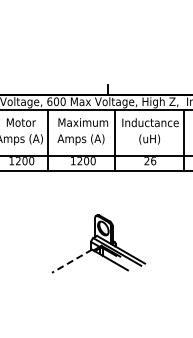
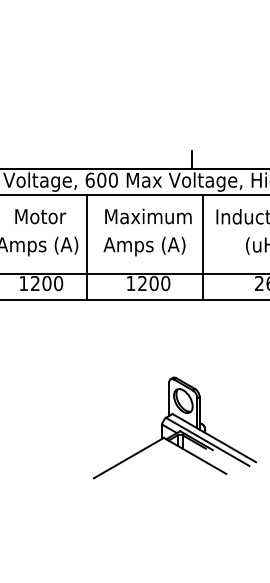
line: (71, 261) -> (127, 458), dashed -> solid

